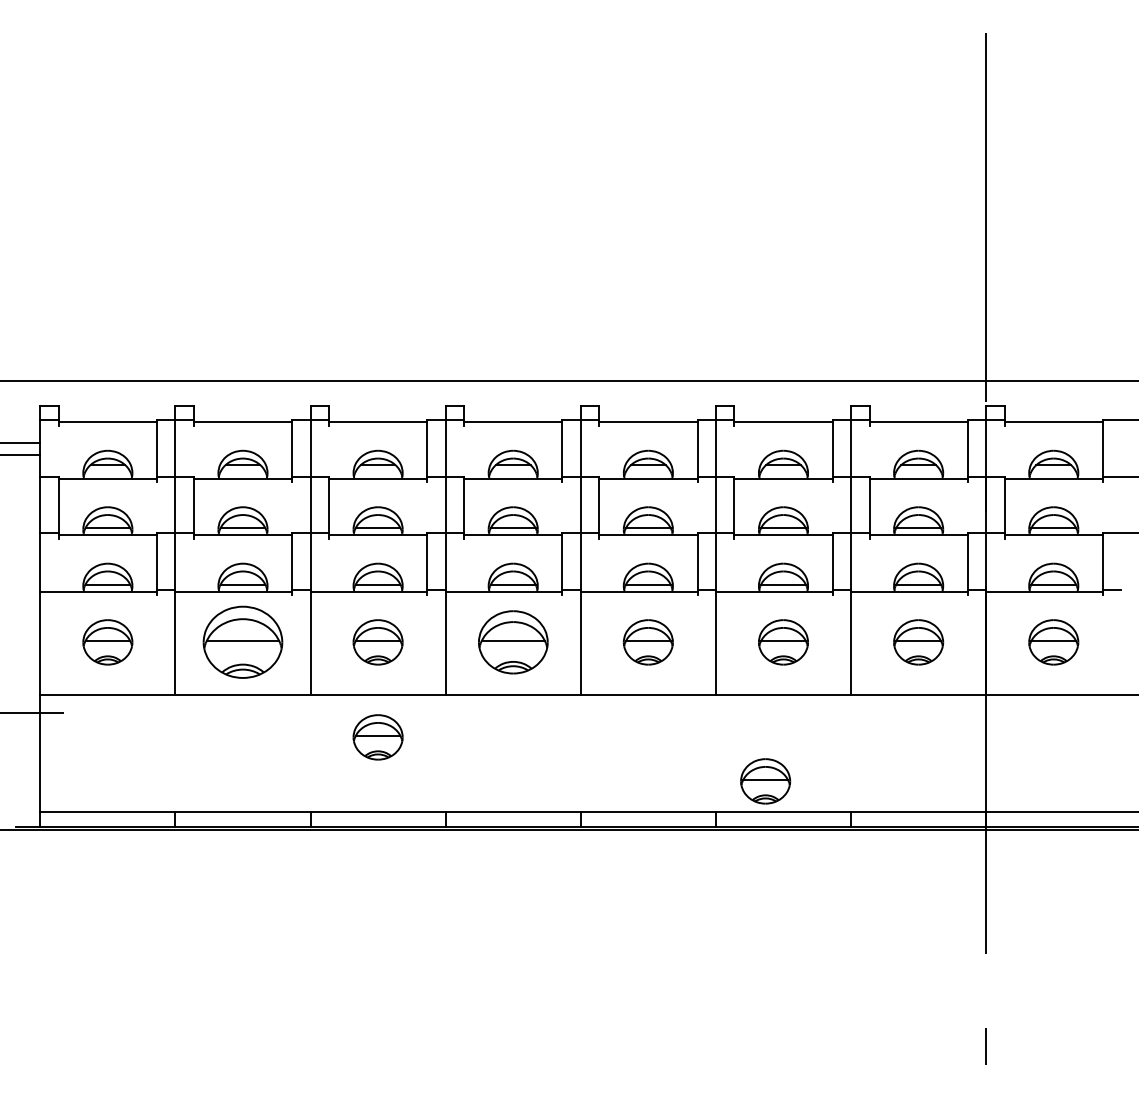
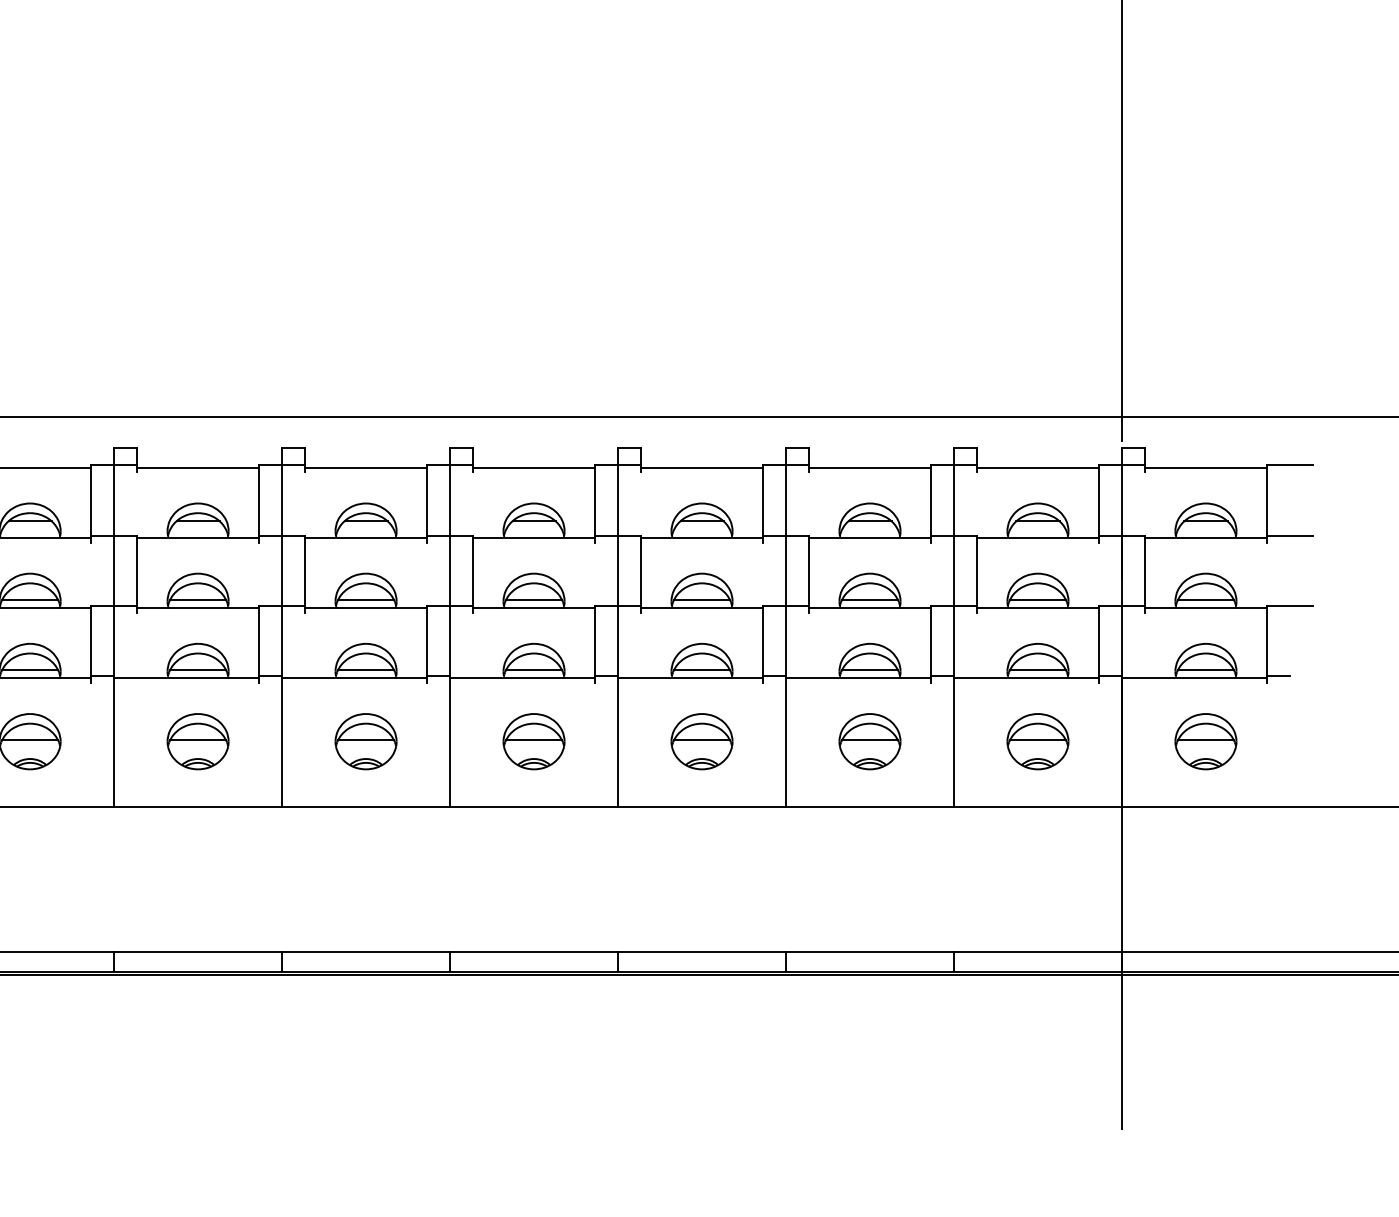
part: (242, 642) -> (197, 741), size x0.62
part: (512, 642) -> (533, 741), size x0.71
part: (377, 737) -> (365, 859), removed
part: (765, 781) -> (847, 914), removed

